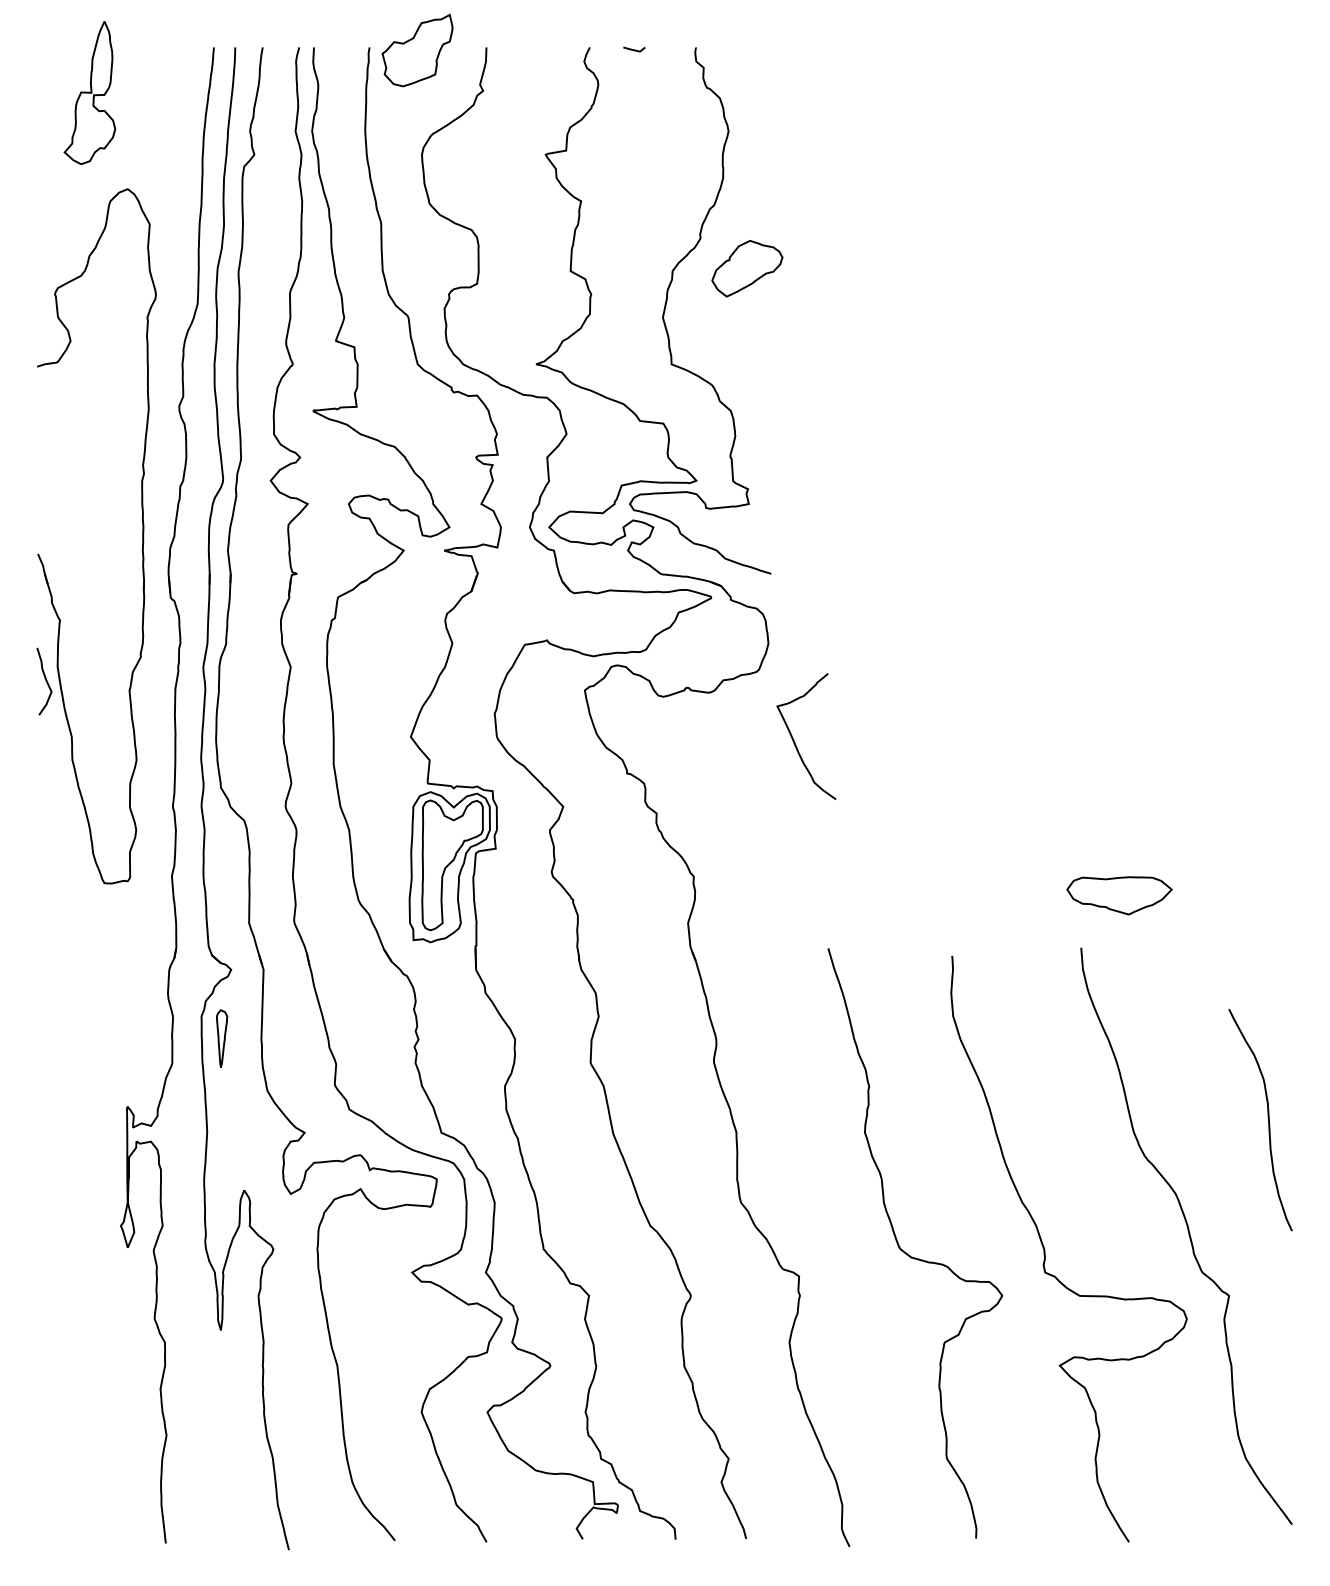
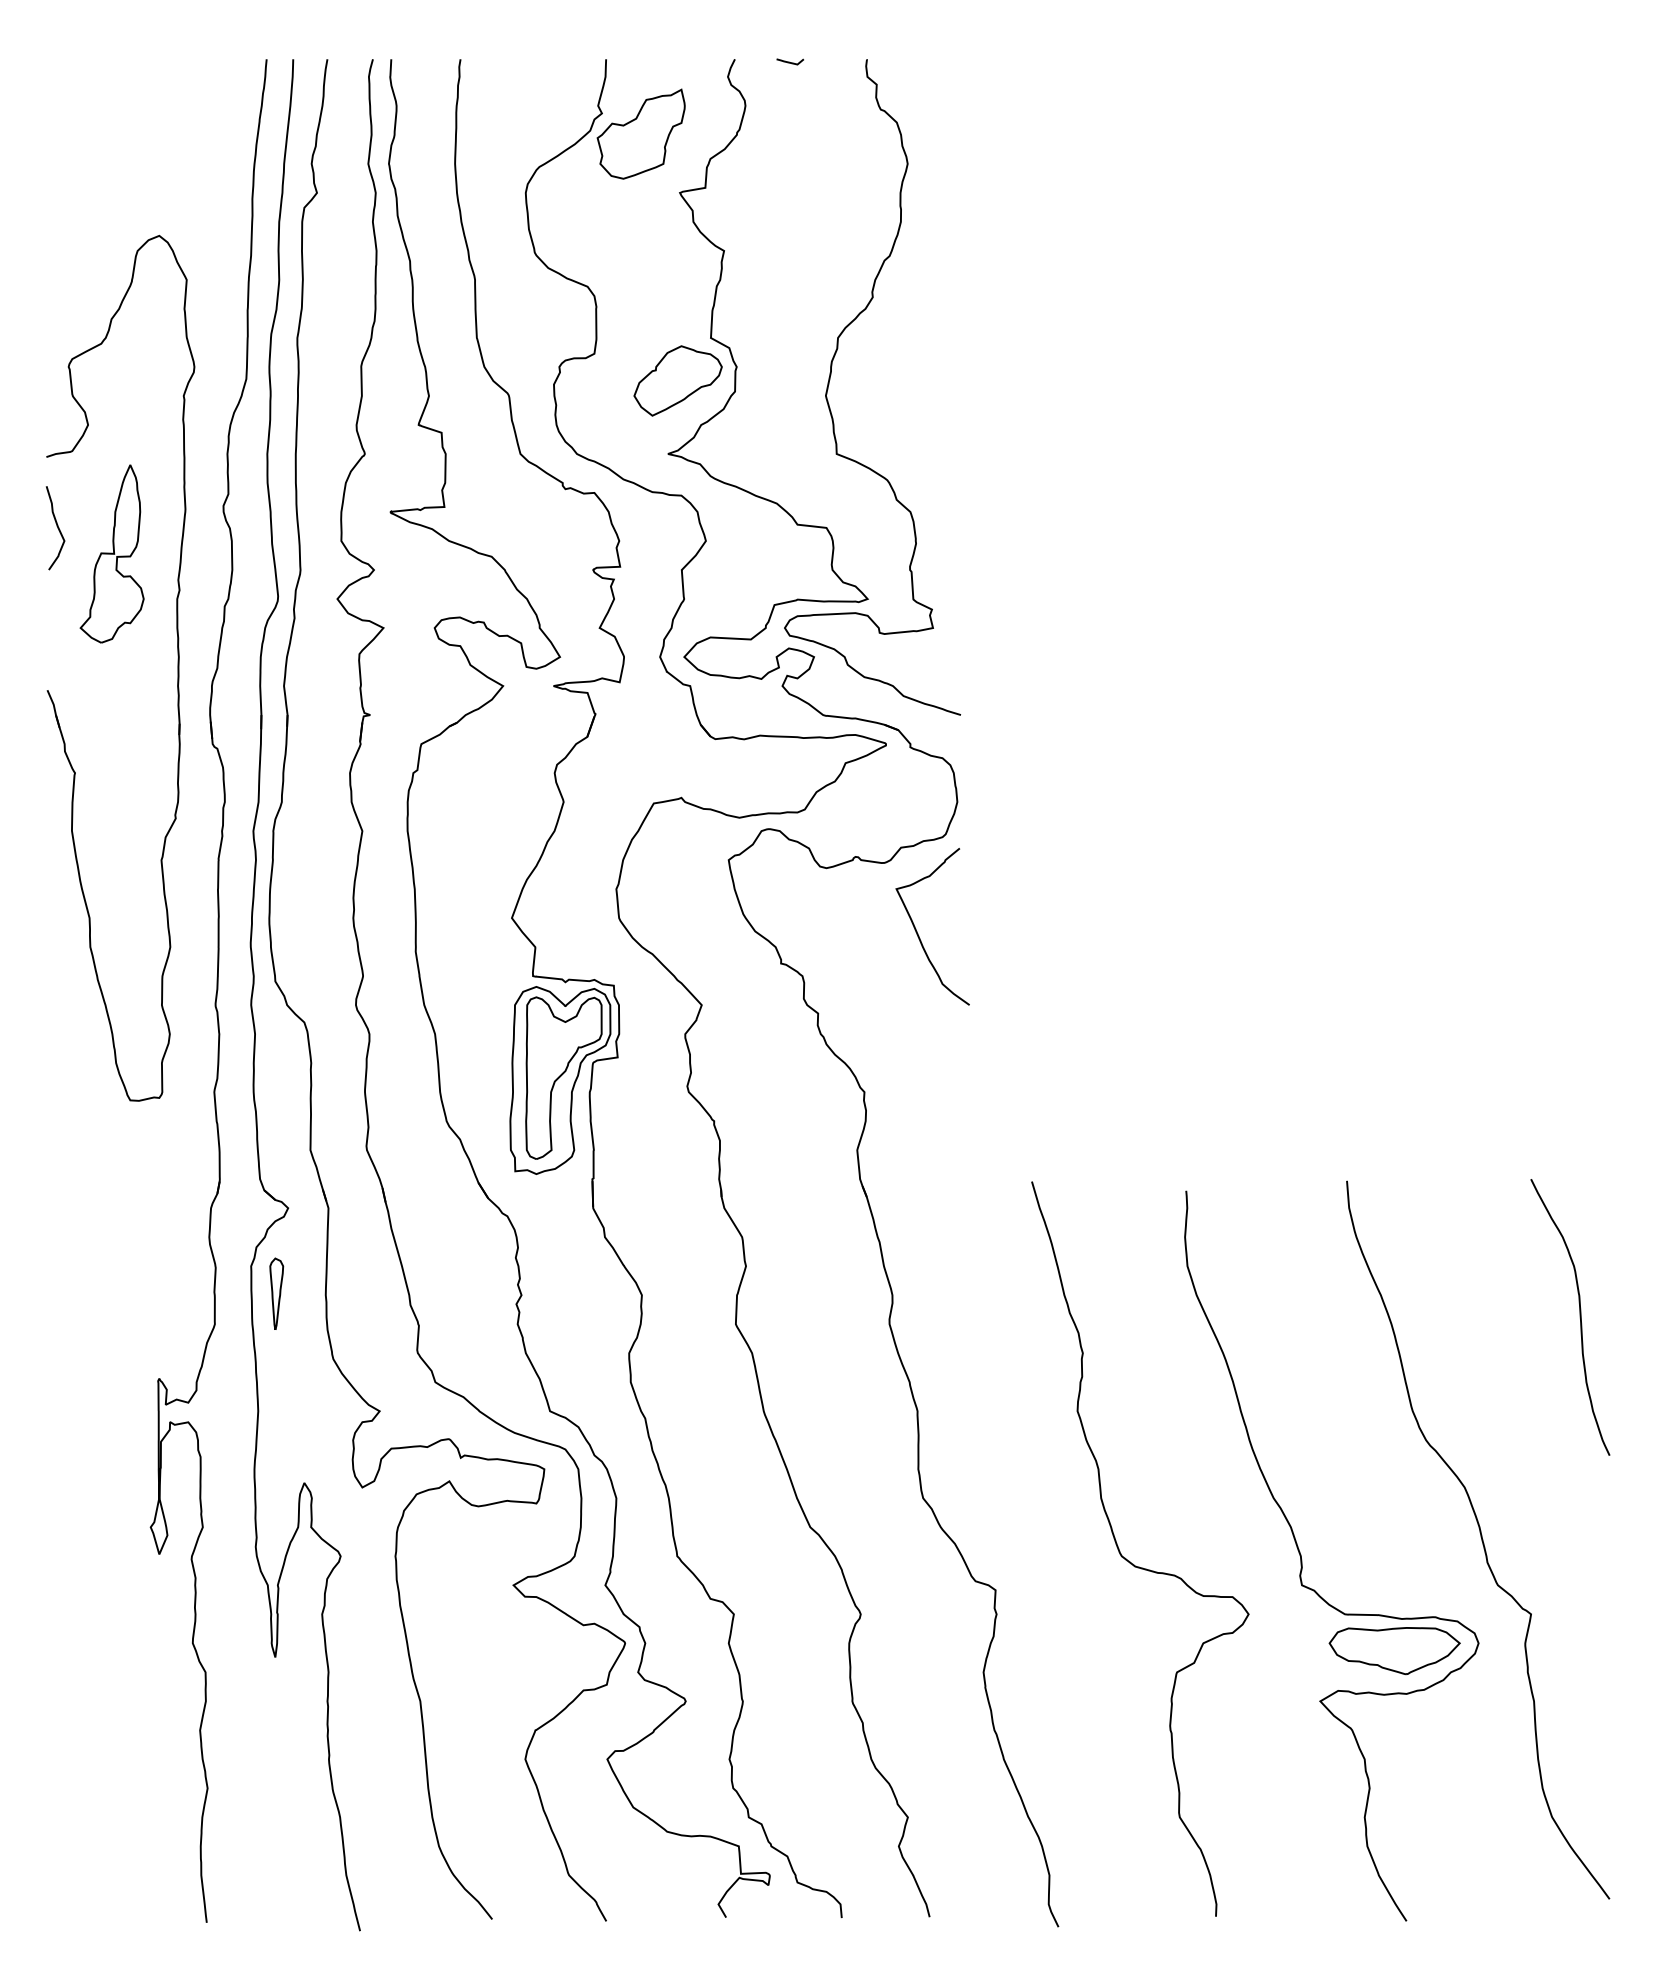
part: (416, 50) -> (640, 133), moved
part: (89, 92) -> (111, 553), moved
part: (746, 268) -> (677, 380), moved
curve: (46, 681) -> (57, 528), moved
curve: (795, 742) -> (918, 933), moved
part: (1119, 896) -> (1394, 1651), moved
curve: (1267, 1120) -> (1579, 1317), moved

